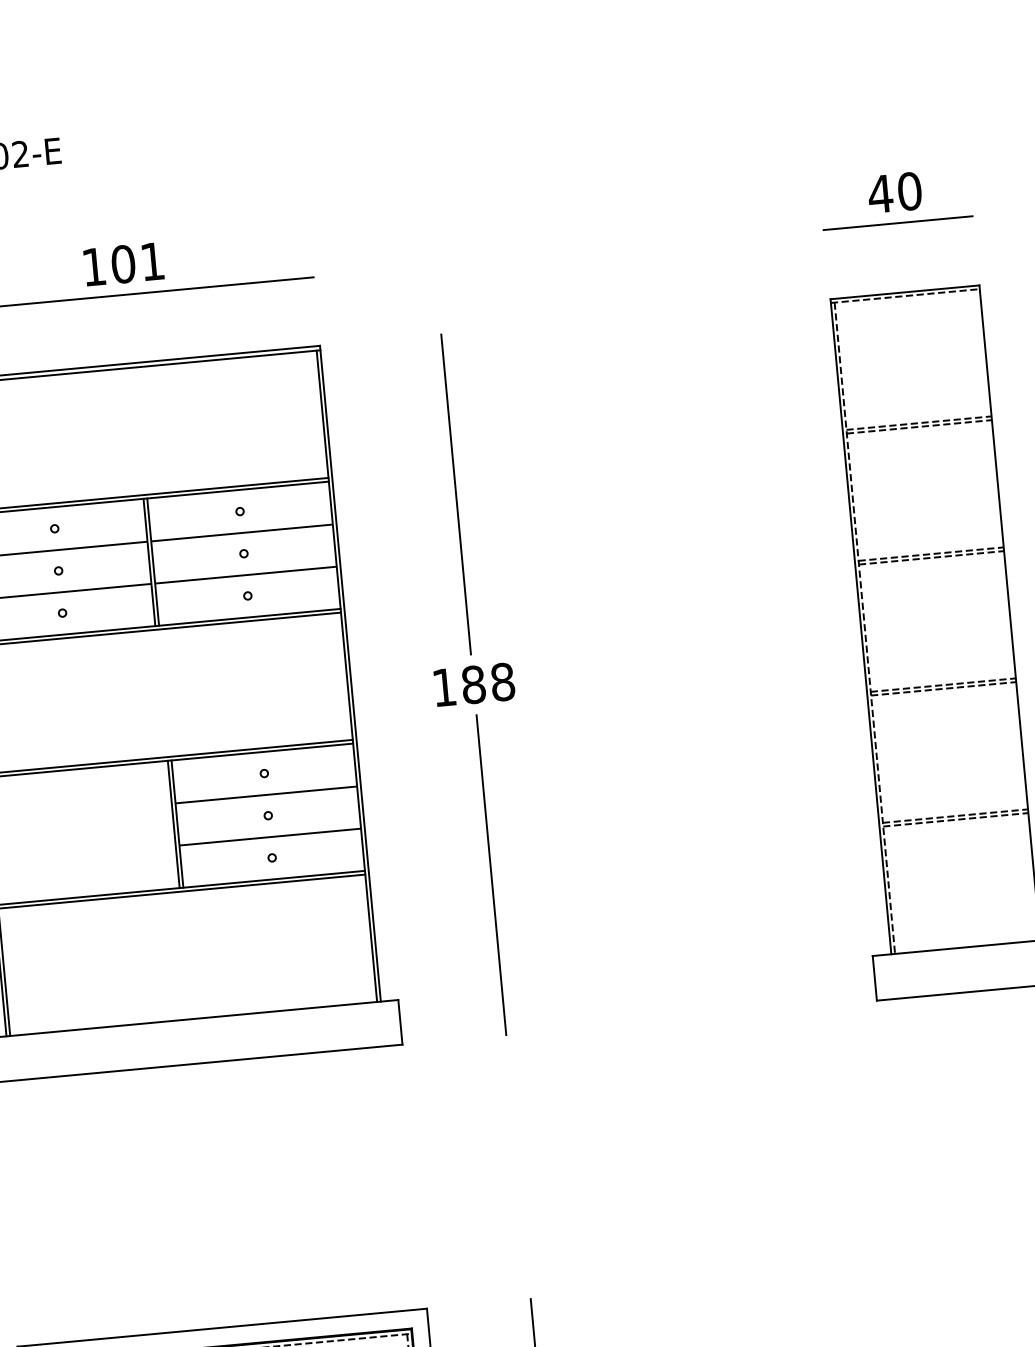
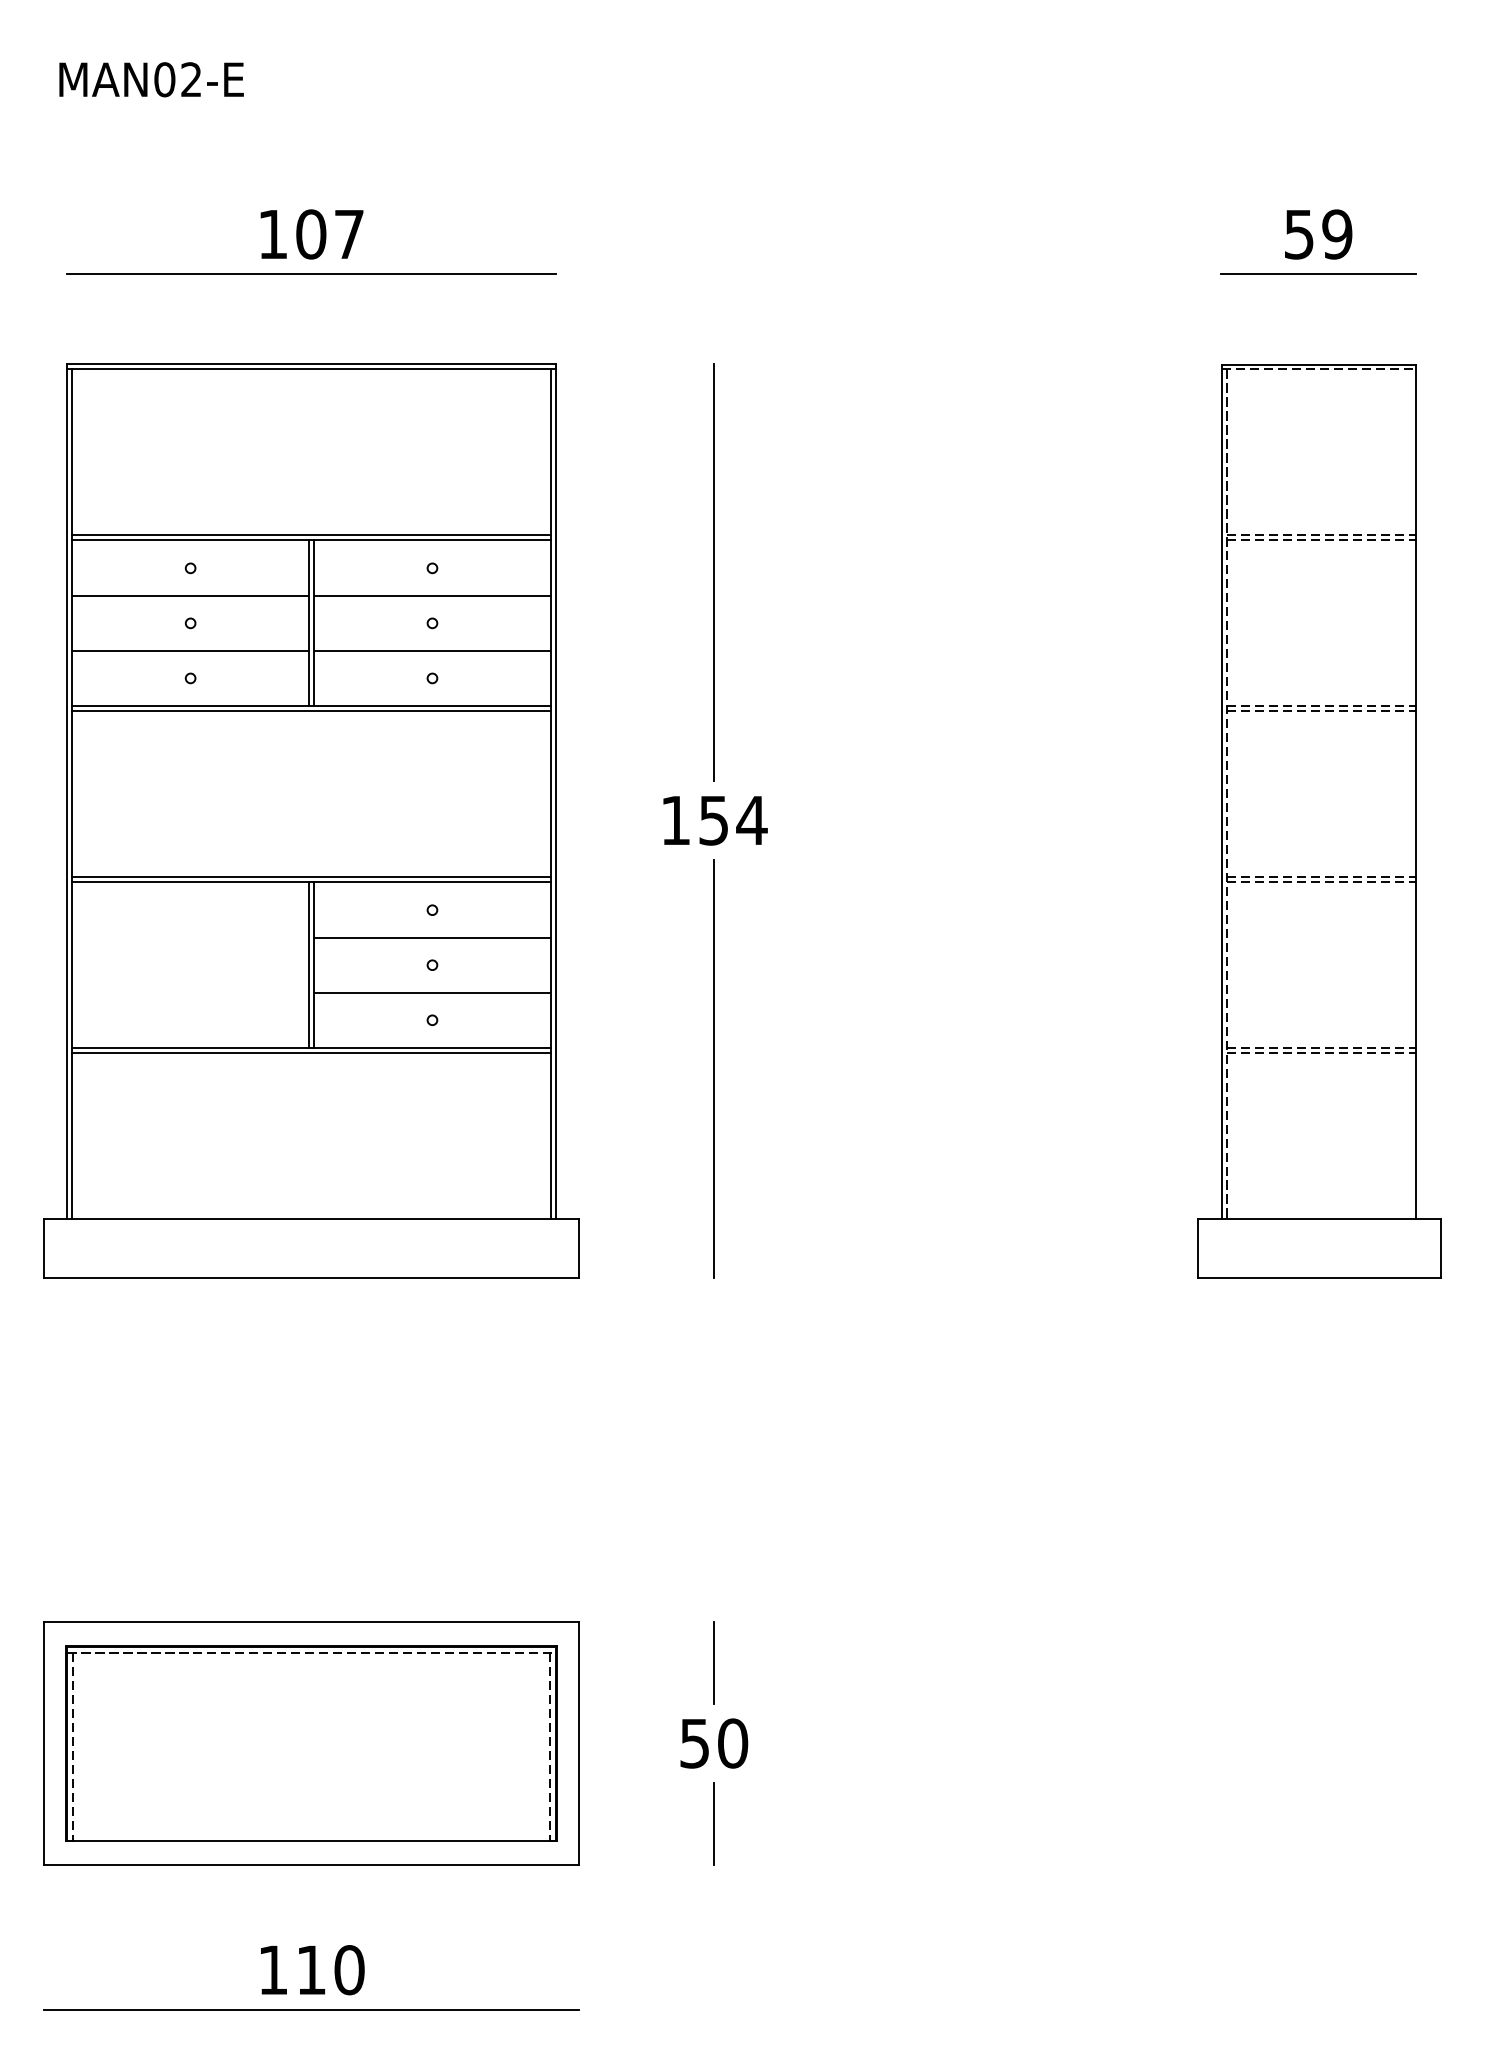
text: (894, 192) -> (1317, 234), 40 -> 59
text: (152, 261) -> (349, 234), 101 -> 107
text: (488, 683) -> (733, 820), 188 -> 154

